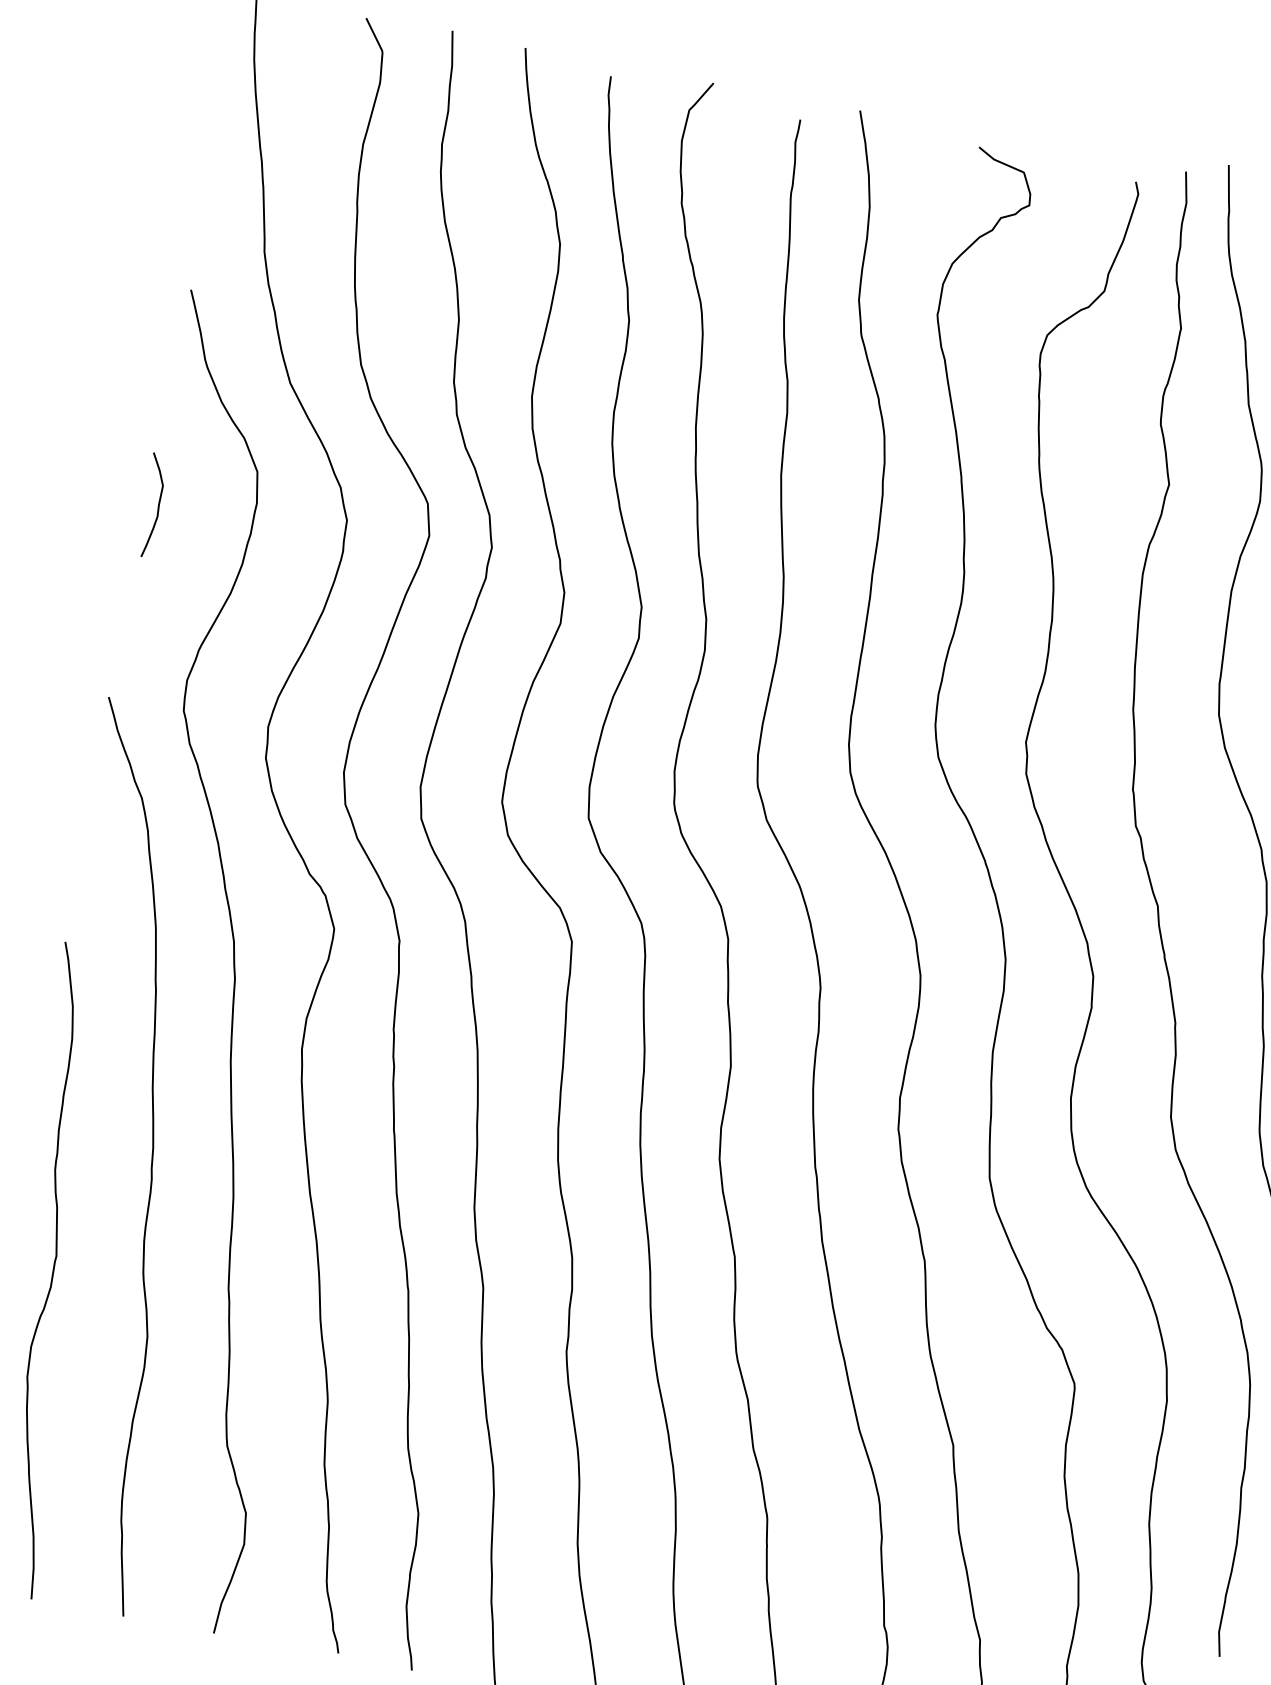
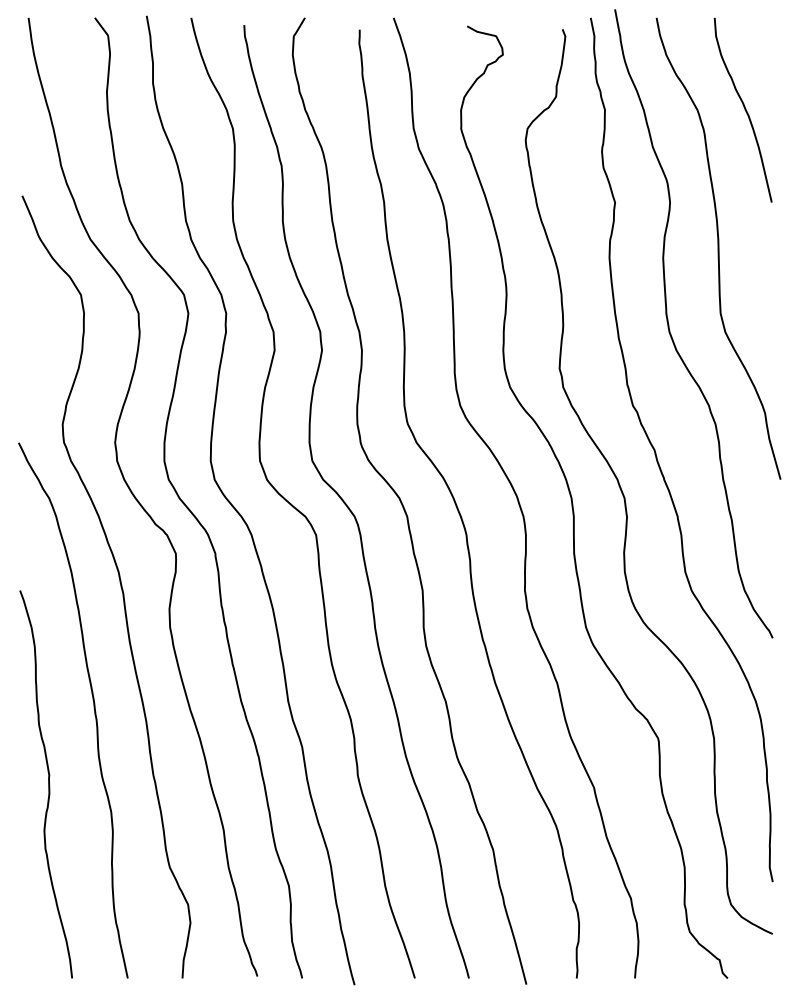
curve: (157, 505) -> (26, 325), removed

